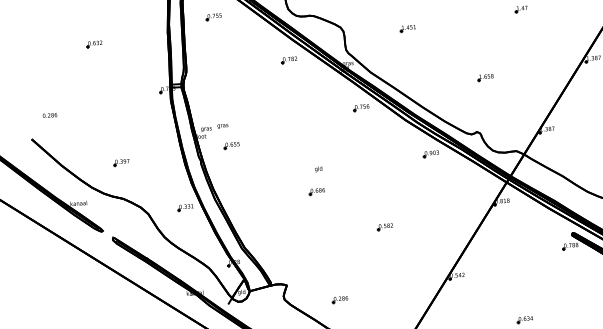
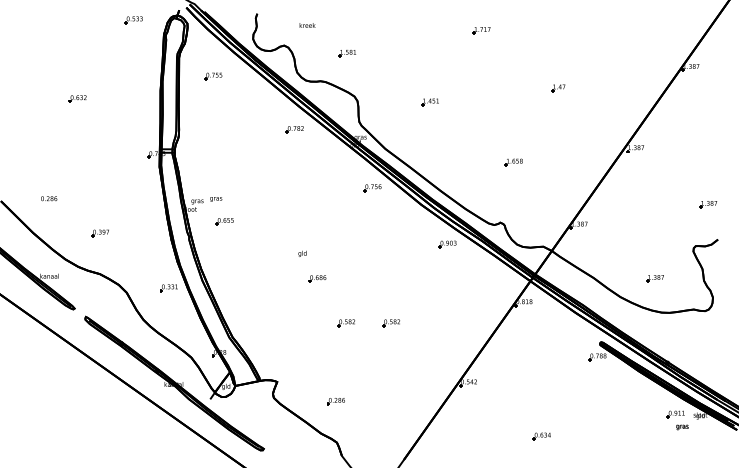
text: (50, 115) -> (49, 198), moved
text: (318, 168) -> (302, 253), moved
part: (344, 229) -> (345, 323), added

